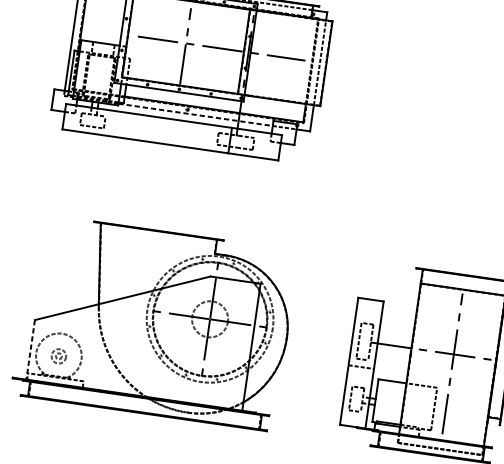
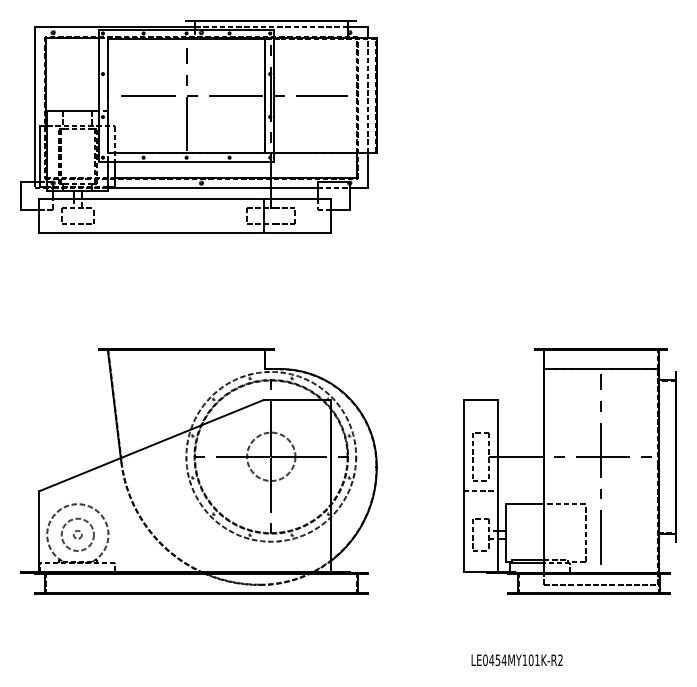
line: (195, 114) -> (212, 188), dashed -> solid
line: (30, 350) -> (39, 532), dashed -> solid
circle: (58, 356) -> (77, 534), size x1.67

